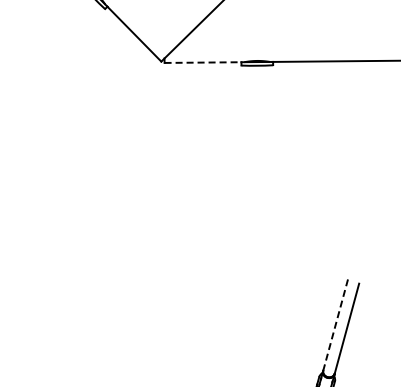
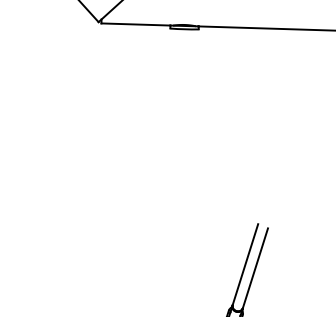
line: (203, 62) -> (136, 24), dashed -> solid
line: (335, 325) -> (245, 265), dashed -> solid

